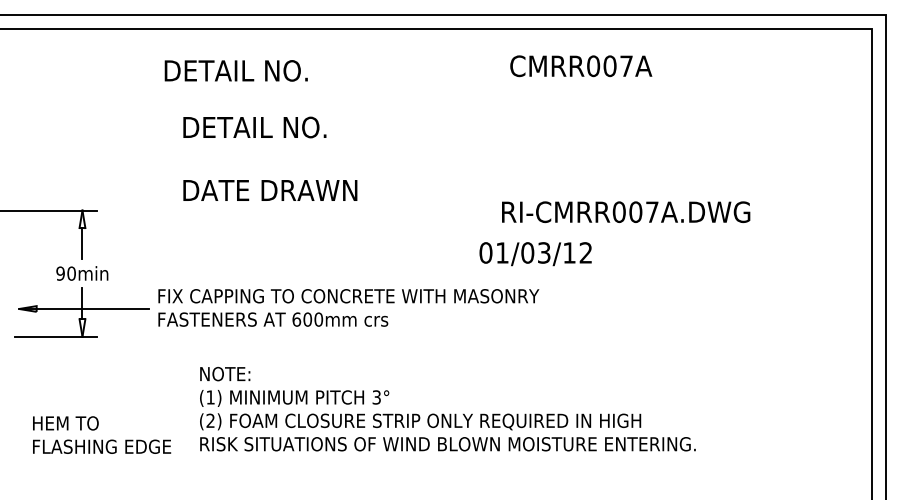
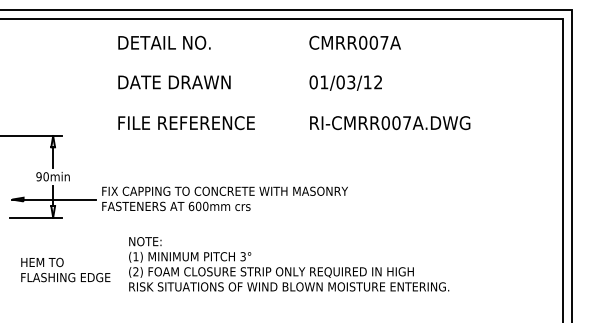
text: (580, 65) -> (354, 42), moved
text: (236, 70) -> (164, 42), moved
text: (279, 127) -> (180, 82), DETAIL NO. -> DATE DRAWN
text: (290, 191) -> (187, 123), DATE DRAWN -> FILE REFERENCE
text: (626, 212) -> (390, 123), moved
text: (535, 253) -> (345, 82), moved
text: (101, 434) -> (65, 269), moved

